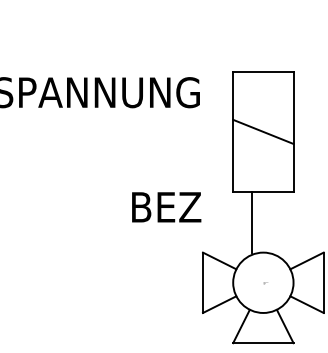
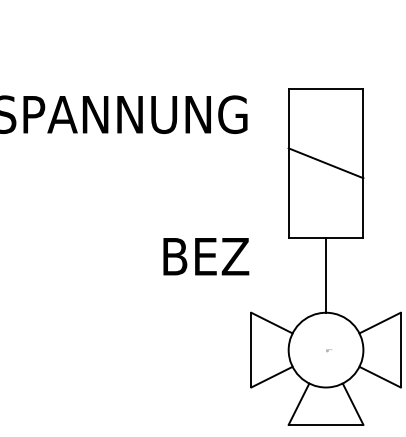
line: (252, 222) -> (326, 275), moved

